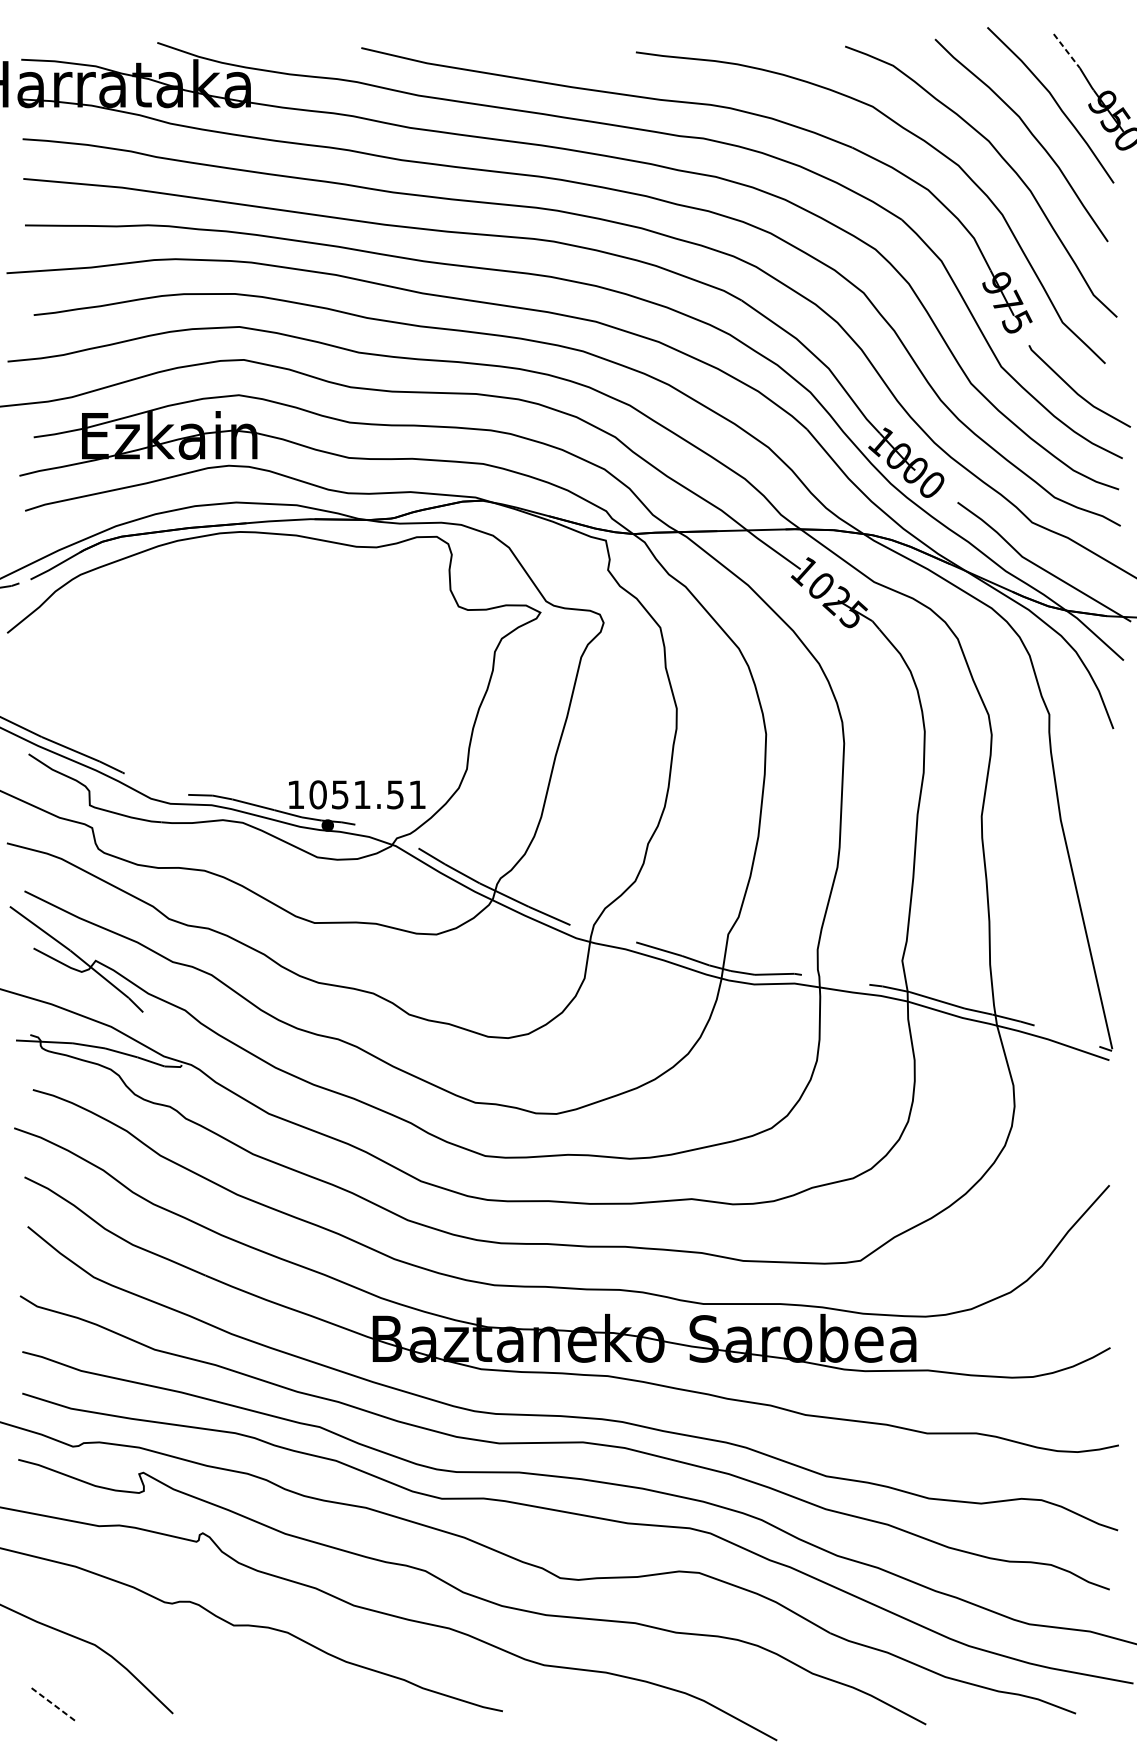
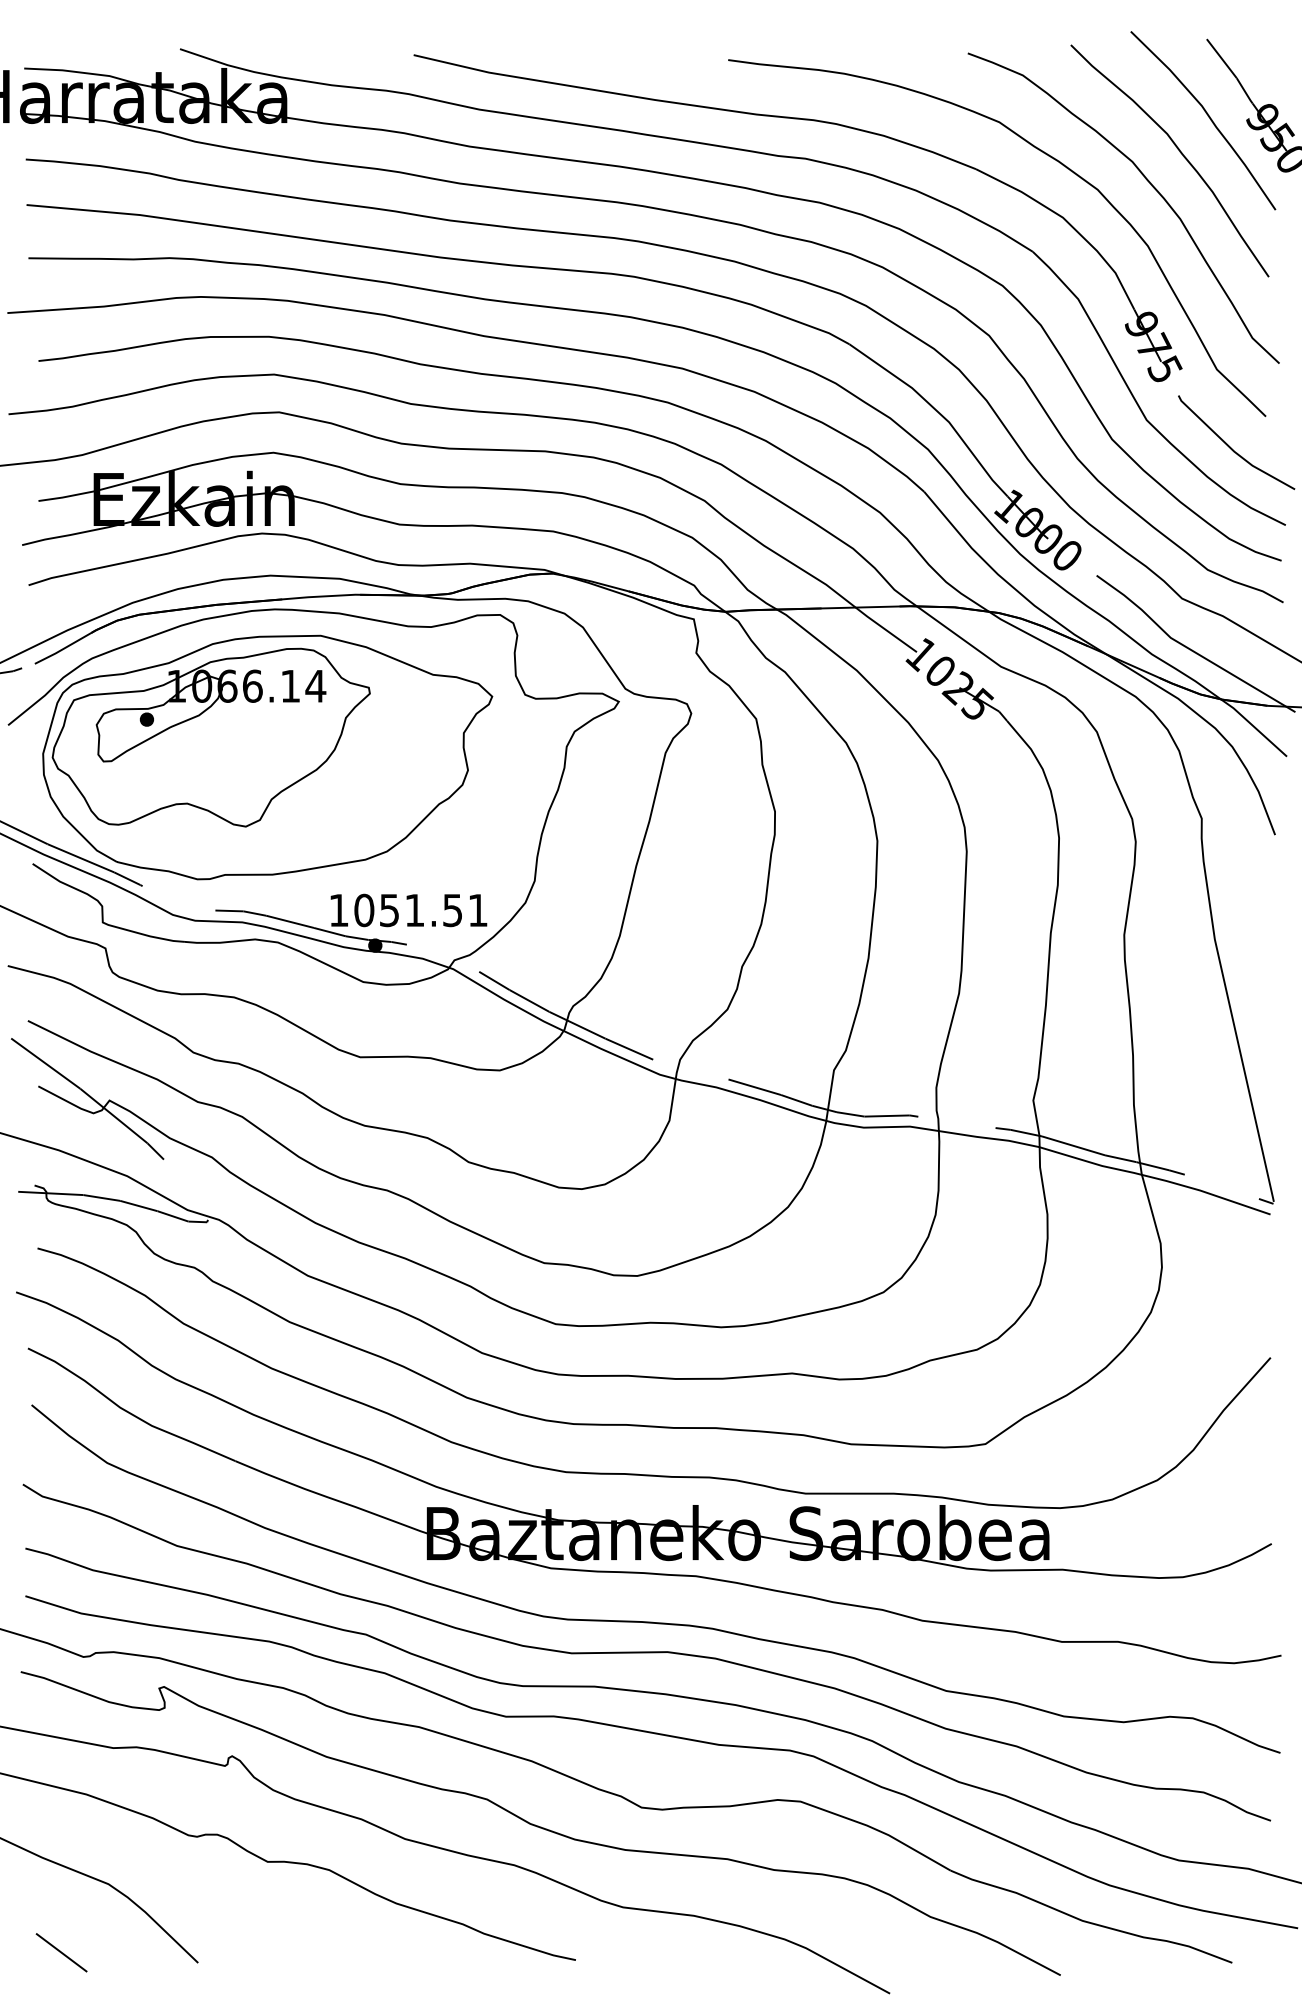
line: (1066, 50) -> (1221, 58), dashed -> solid
part: (233, 661) -> (267, 757), added
line: (53, 1704) -> (61, 1952), dashed -> solid

